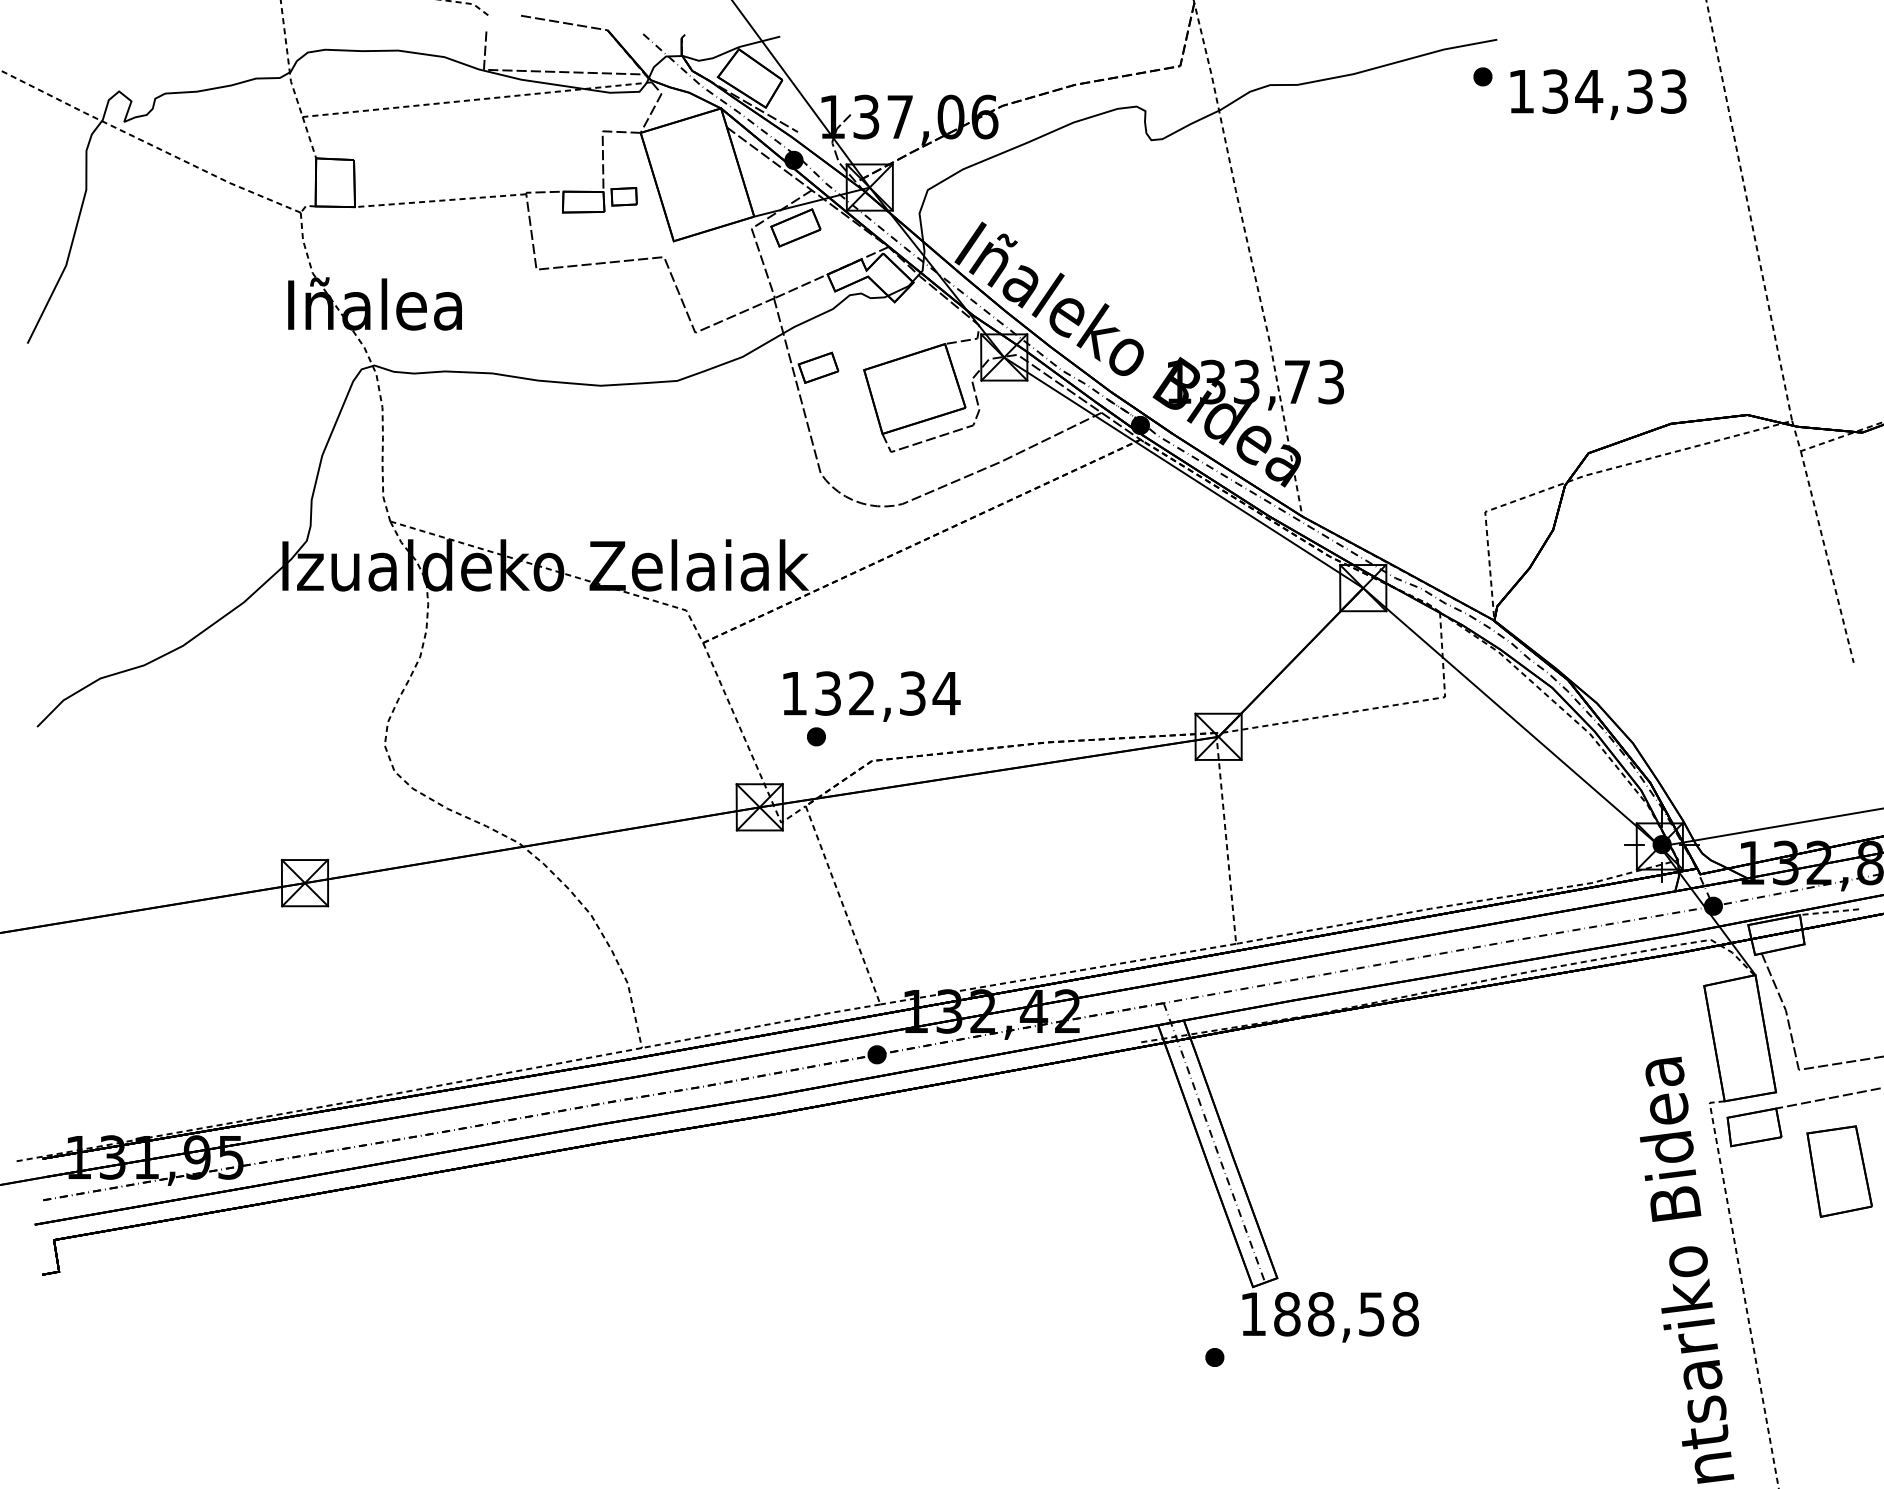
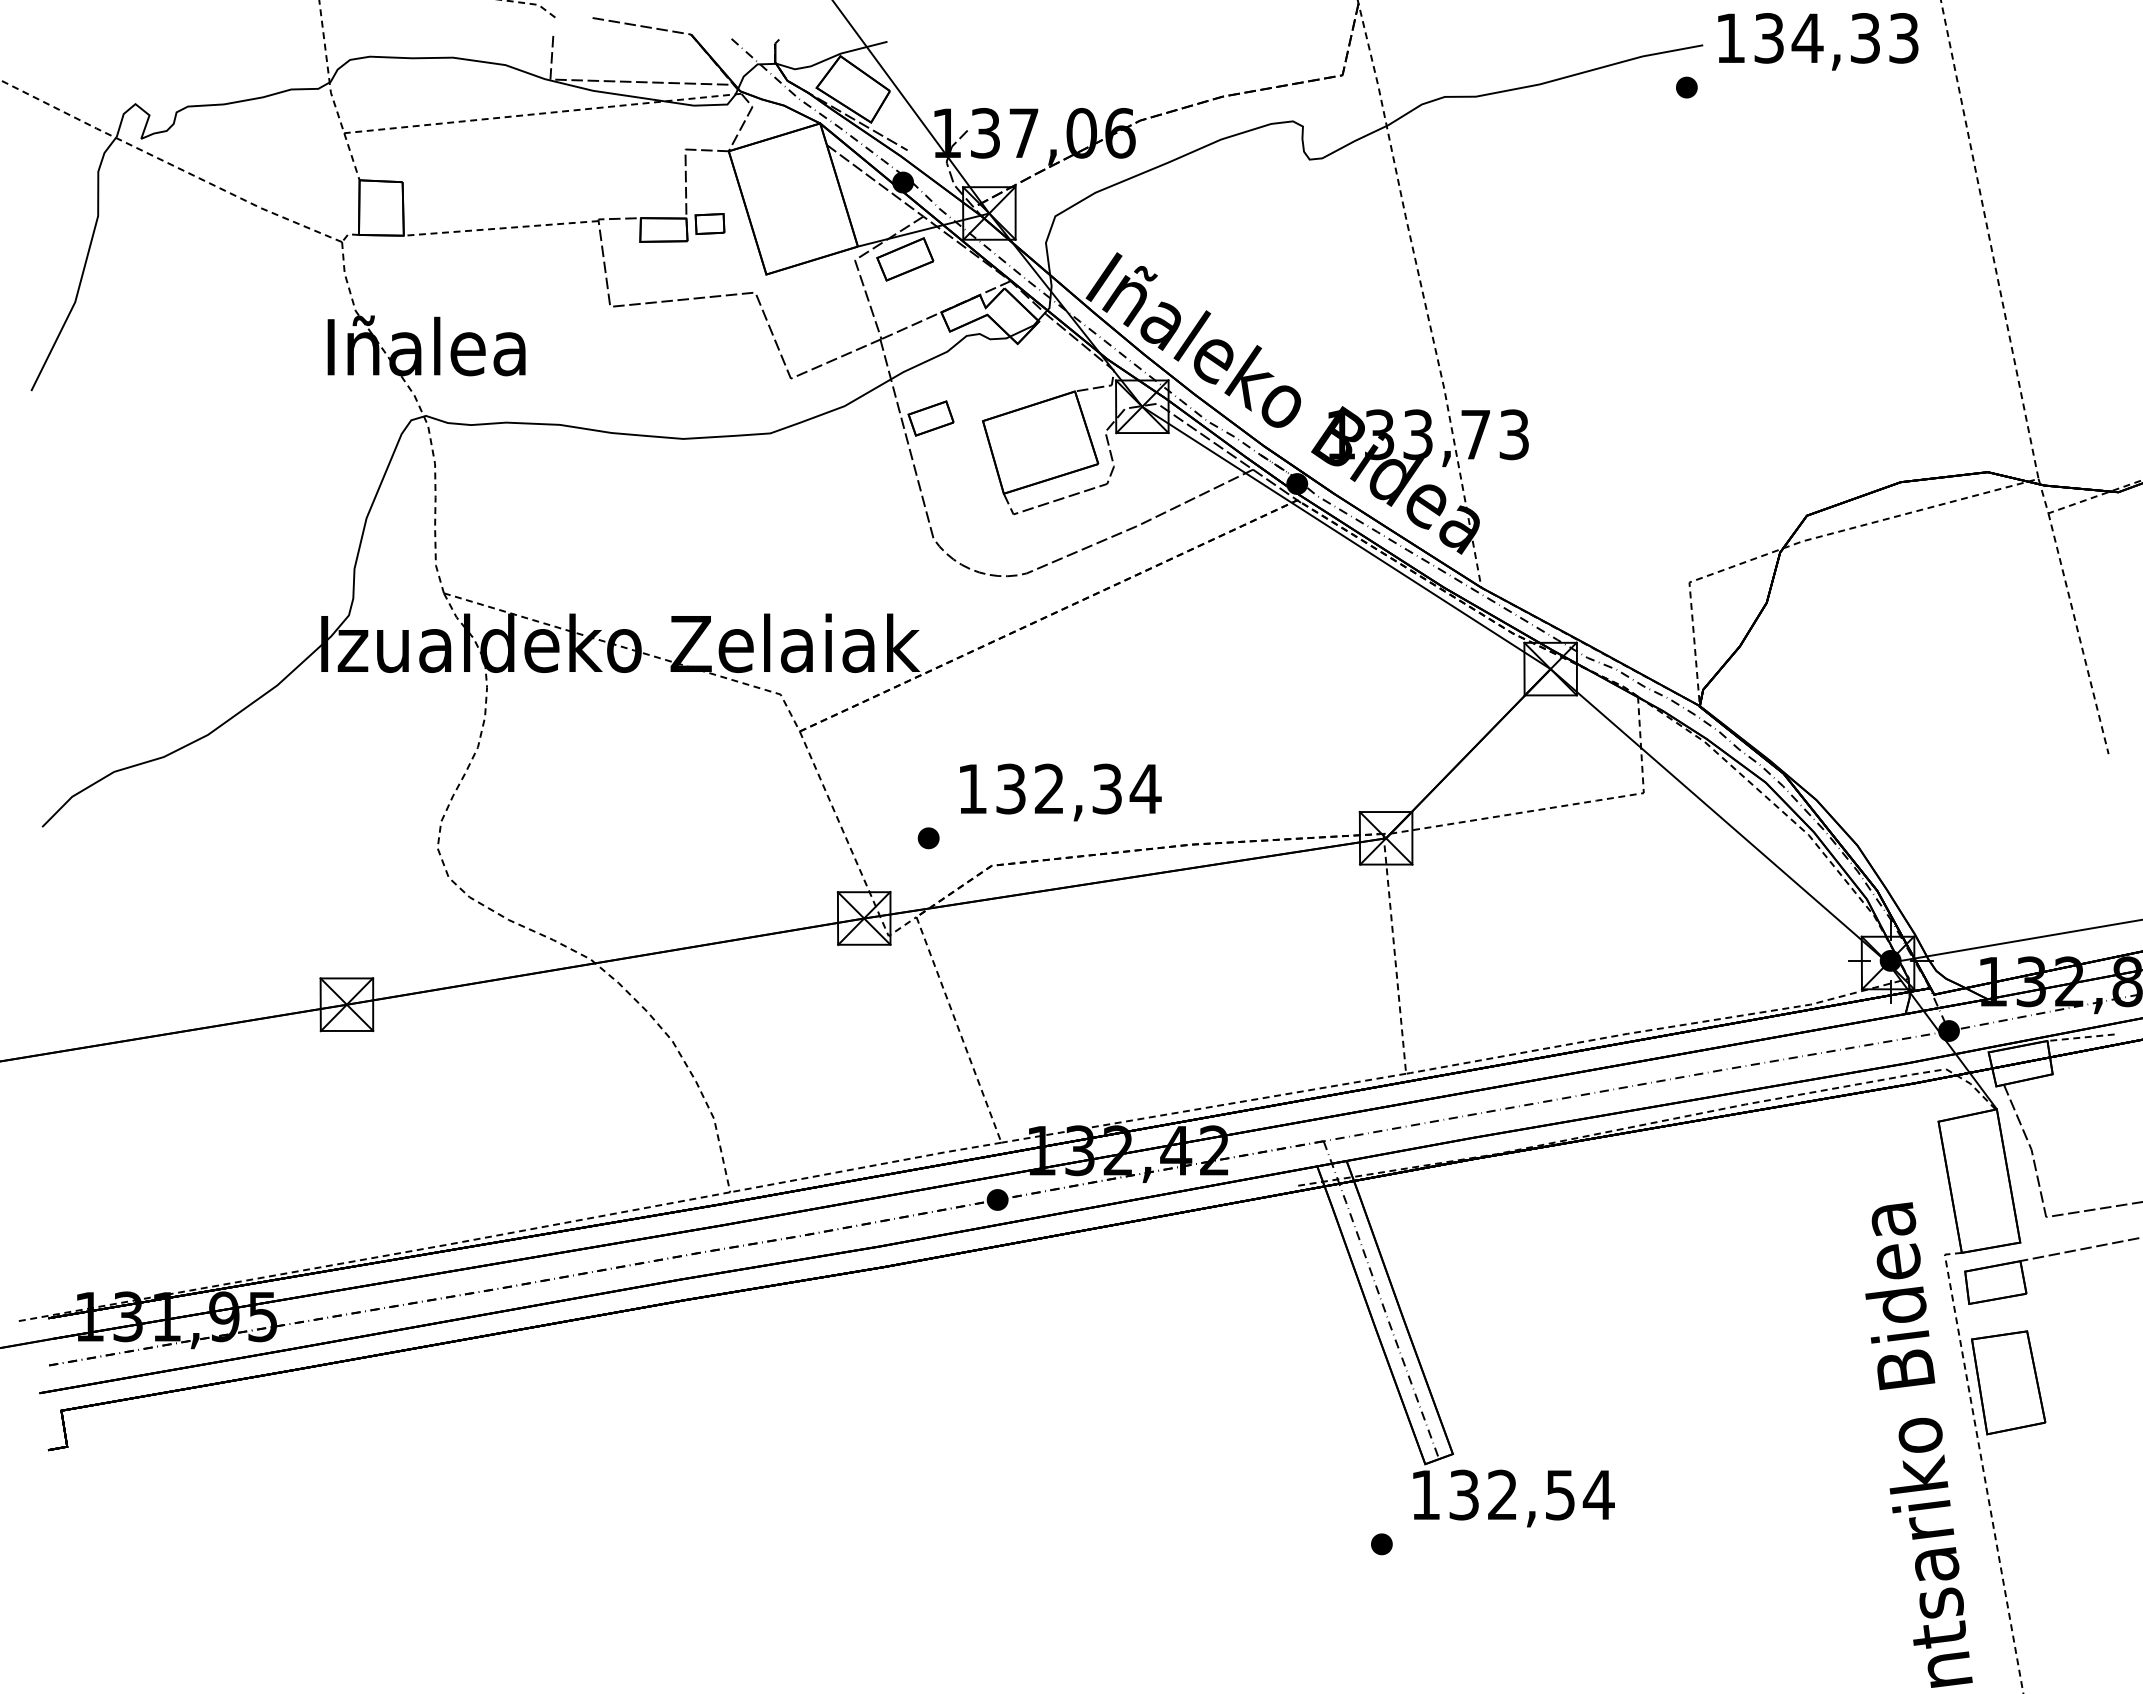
text: (1598, 94) -> (1818, 41), moved
text: (871, 696) -> (1060, 792), moved
part: (1839, 1171) -> (2008, 1382), moved
text: (1346, 1313) -> (1531, 1494), 188,58 -> 132,54

